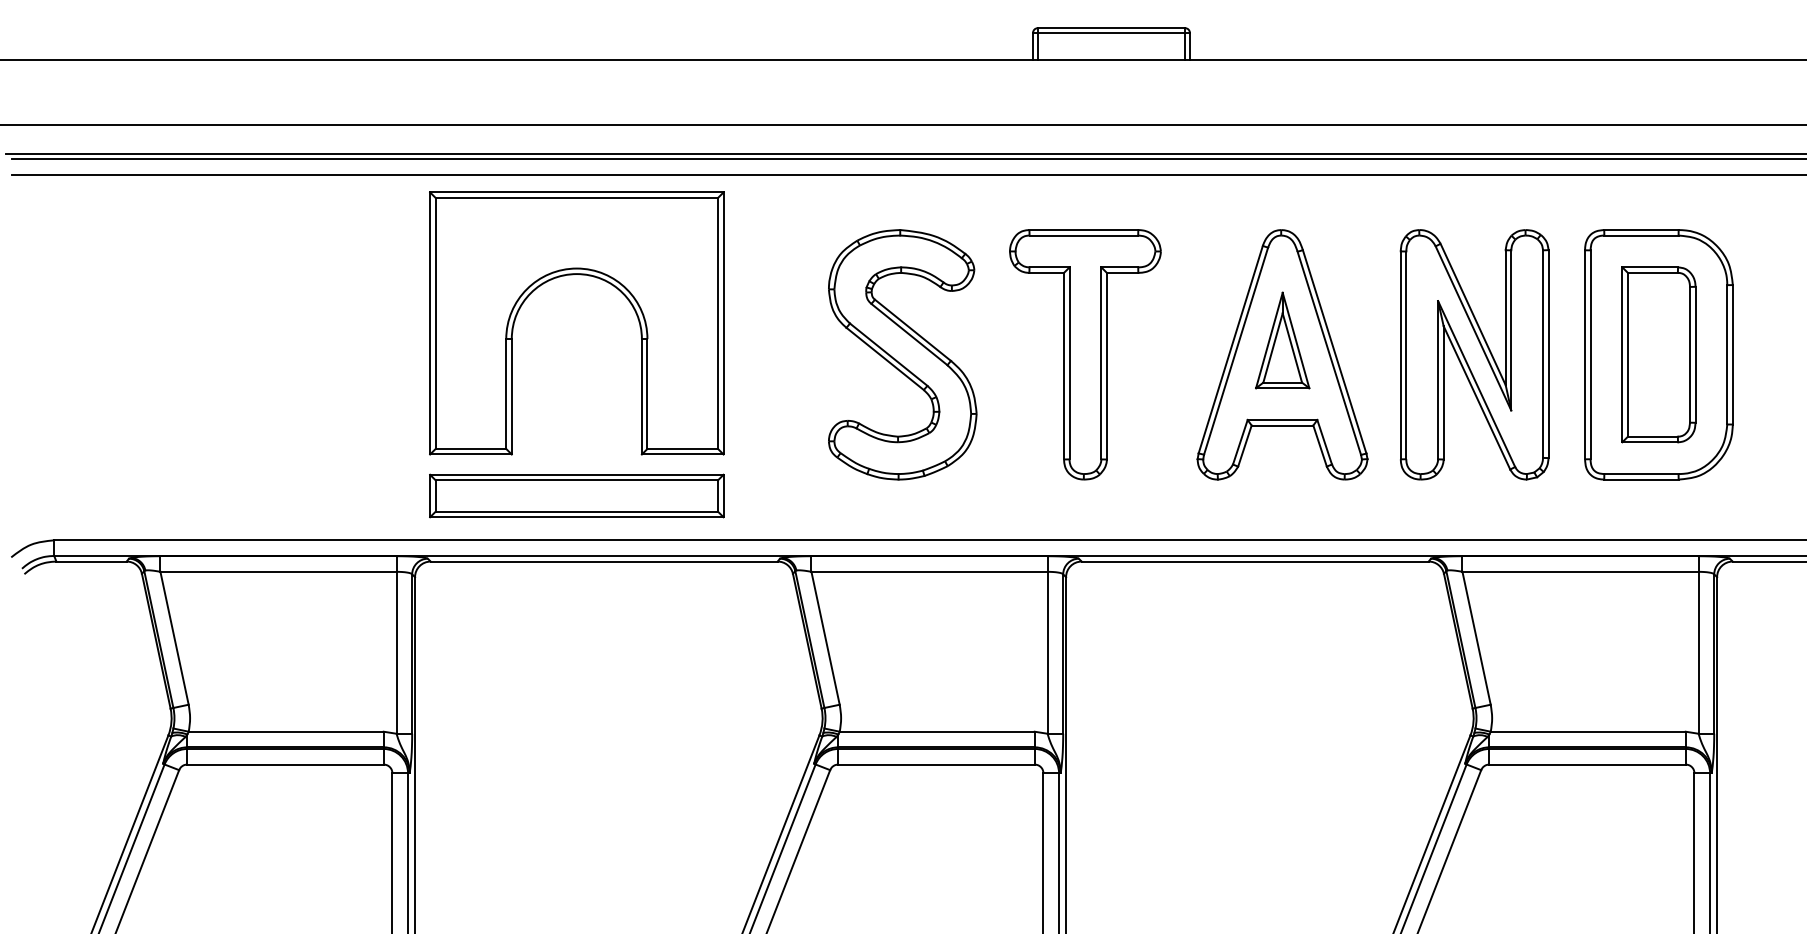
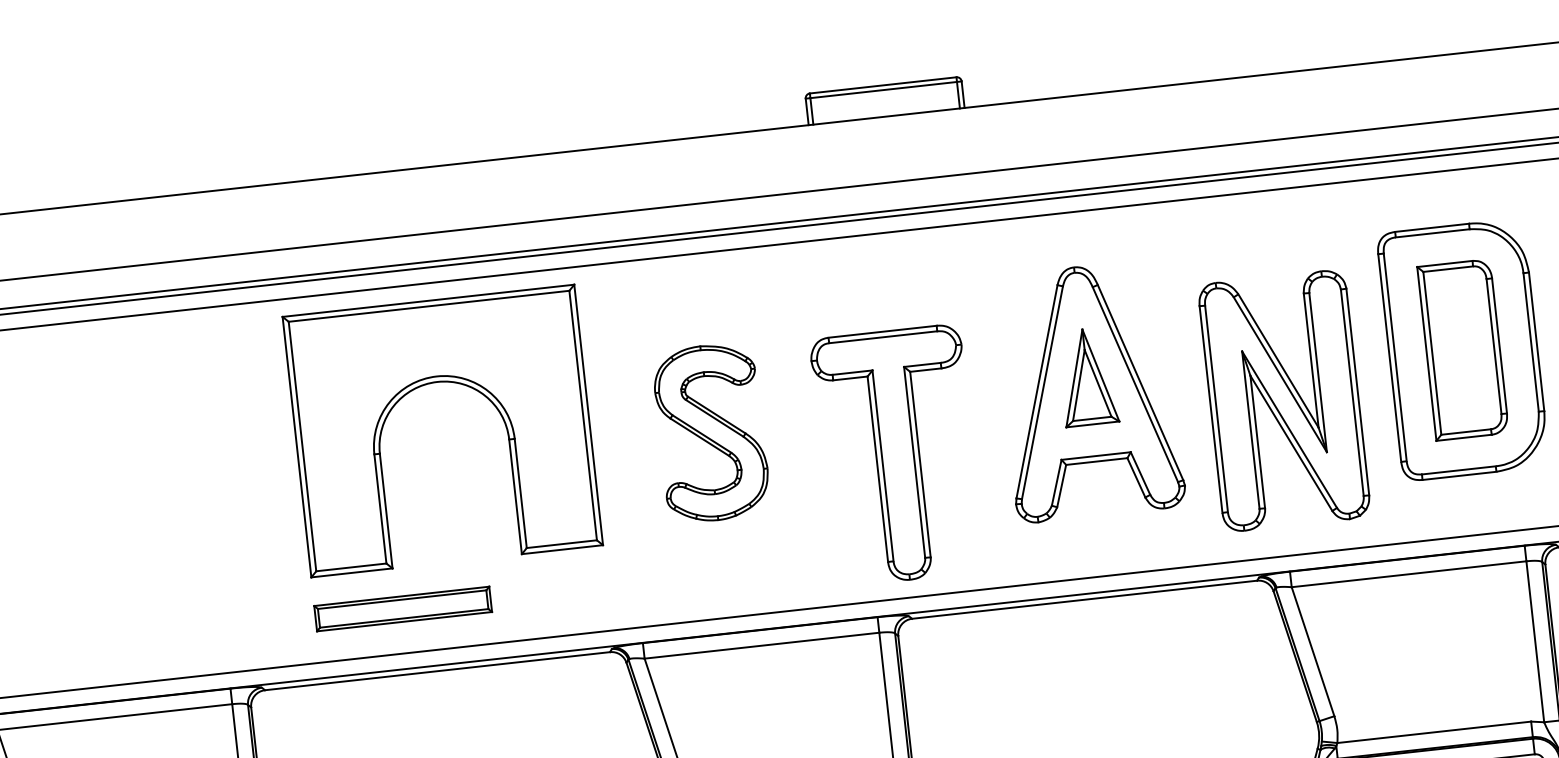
part: (572, 275) -> (433, 383), moved
part: (902, 354) -> (711, 432), size x0.7
part: (1085, 354) -> (897, 455), moved
part: (1474, 354) -> (1284, 400), moved
part: (576, 495) -> (402, 608), size x0.6

